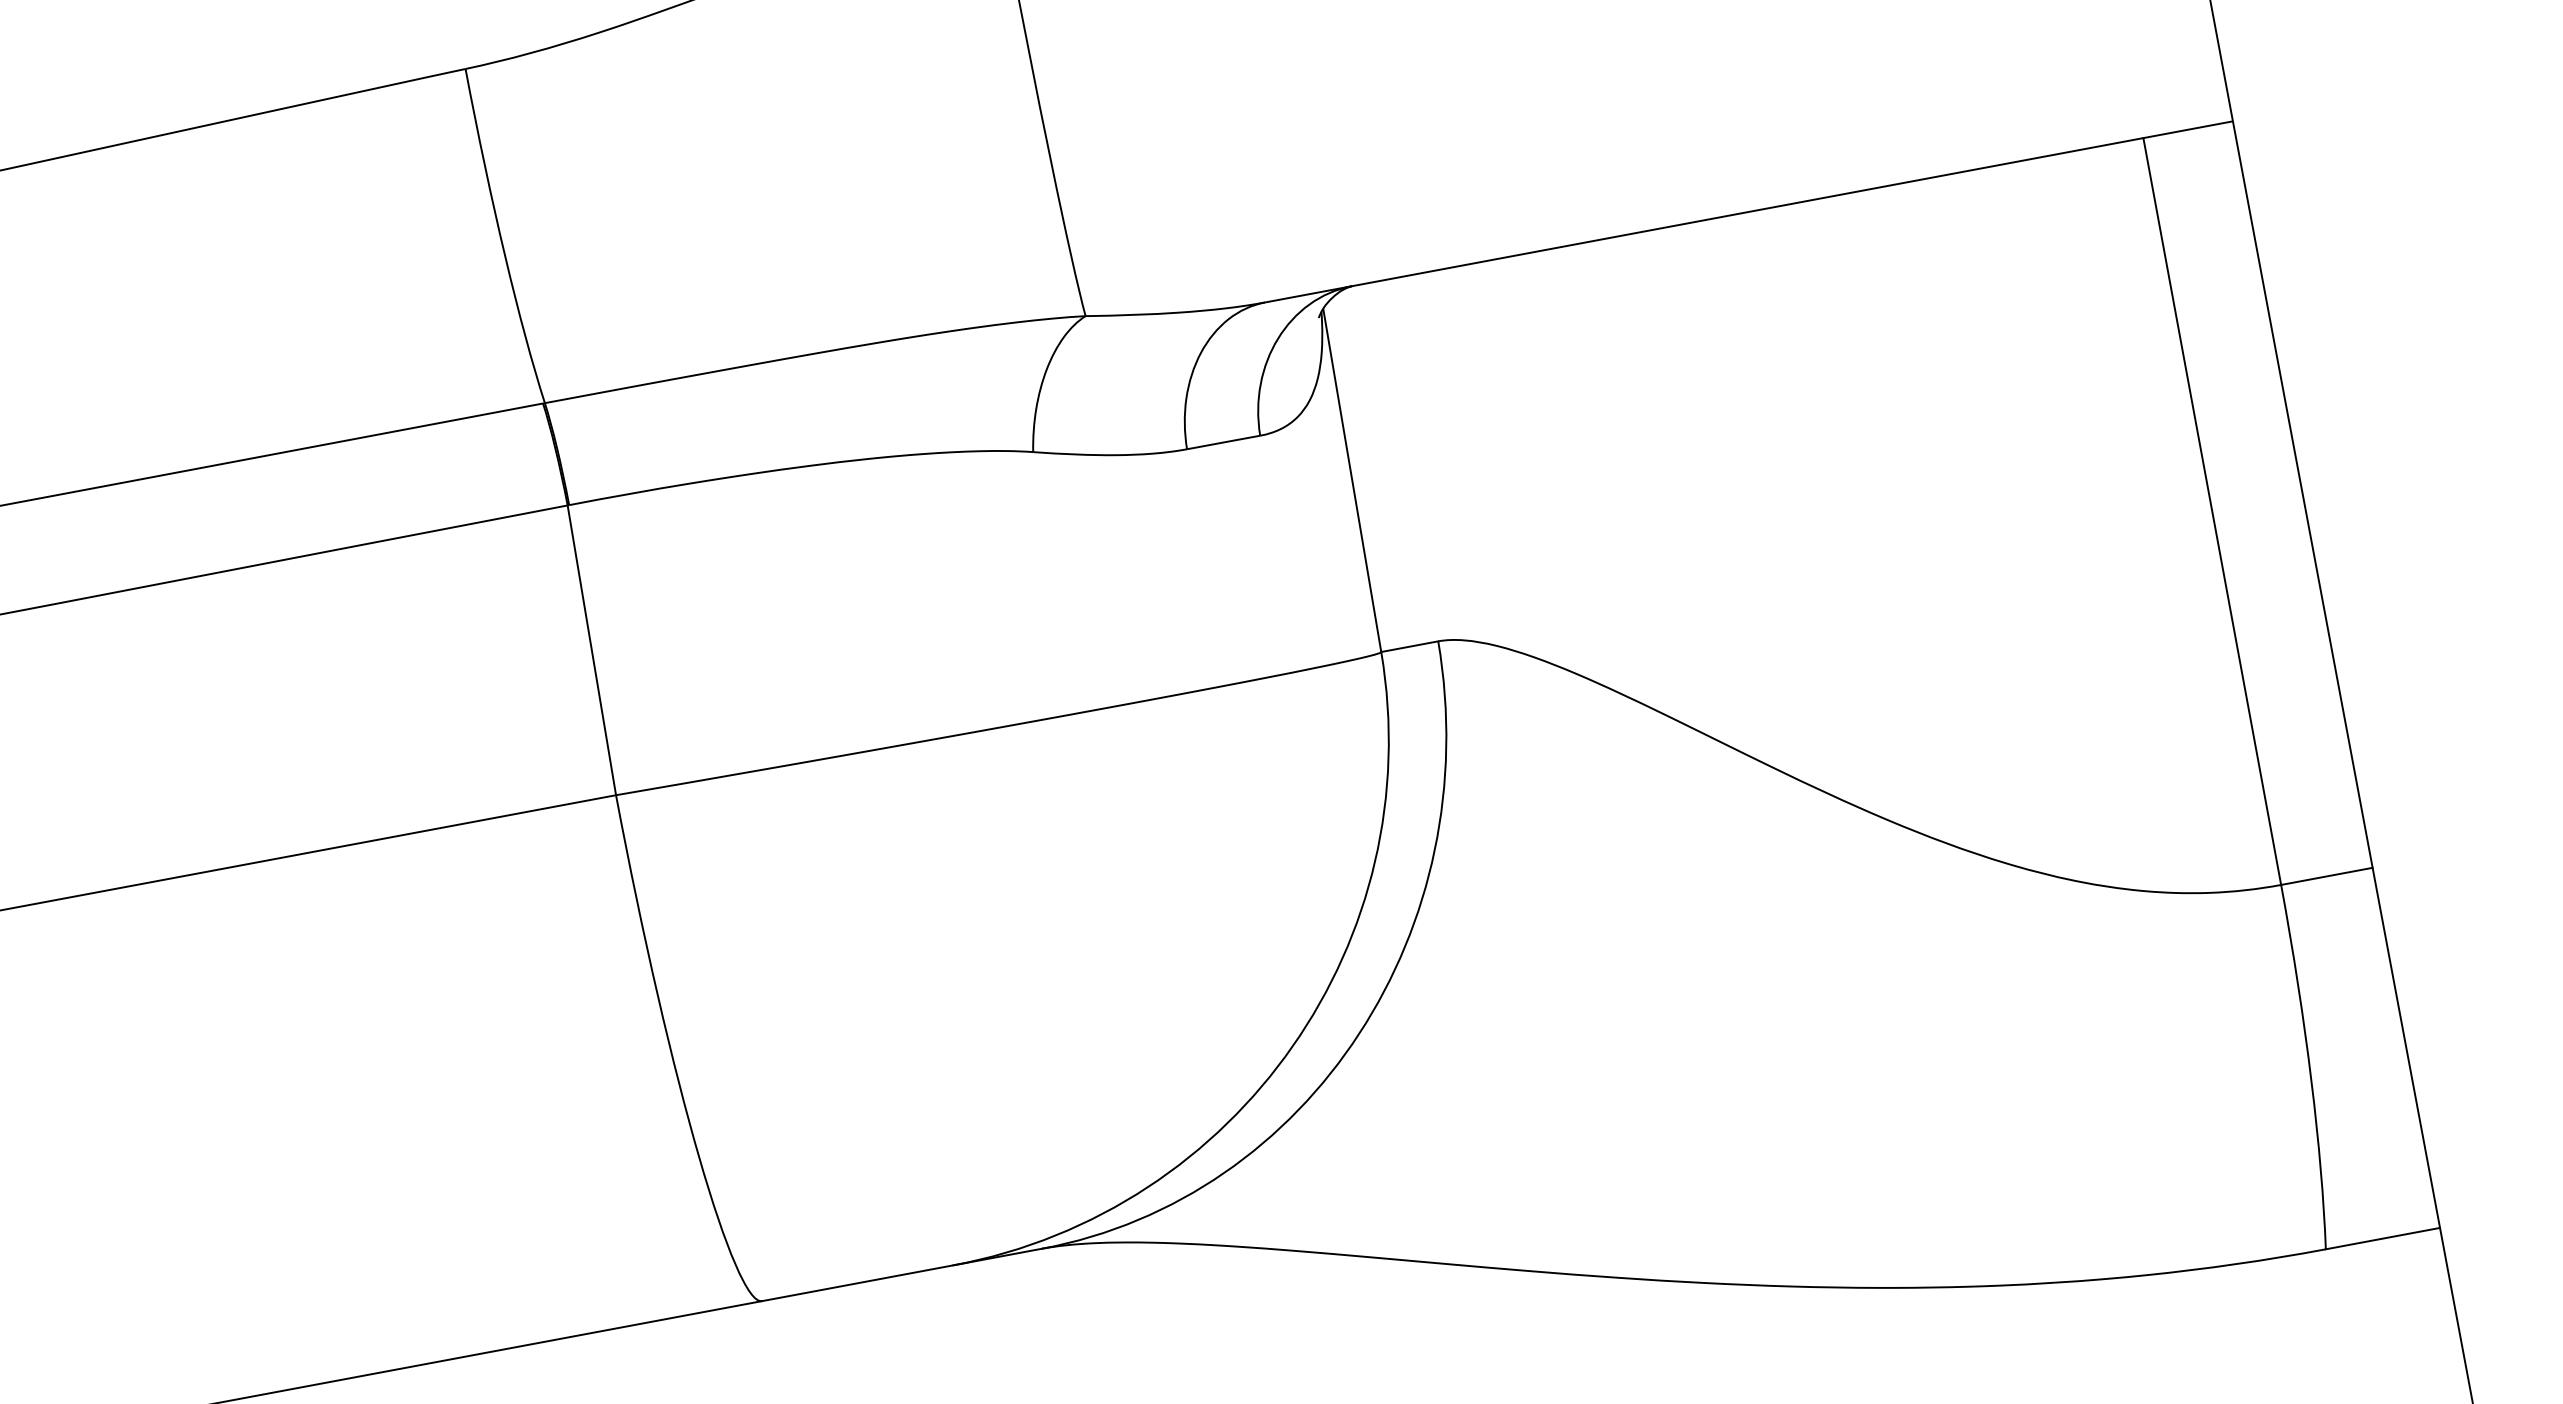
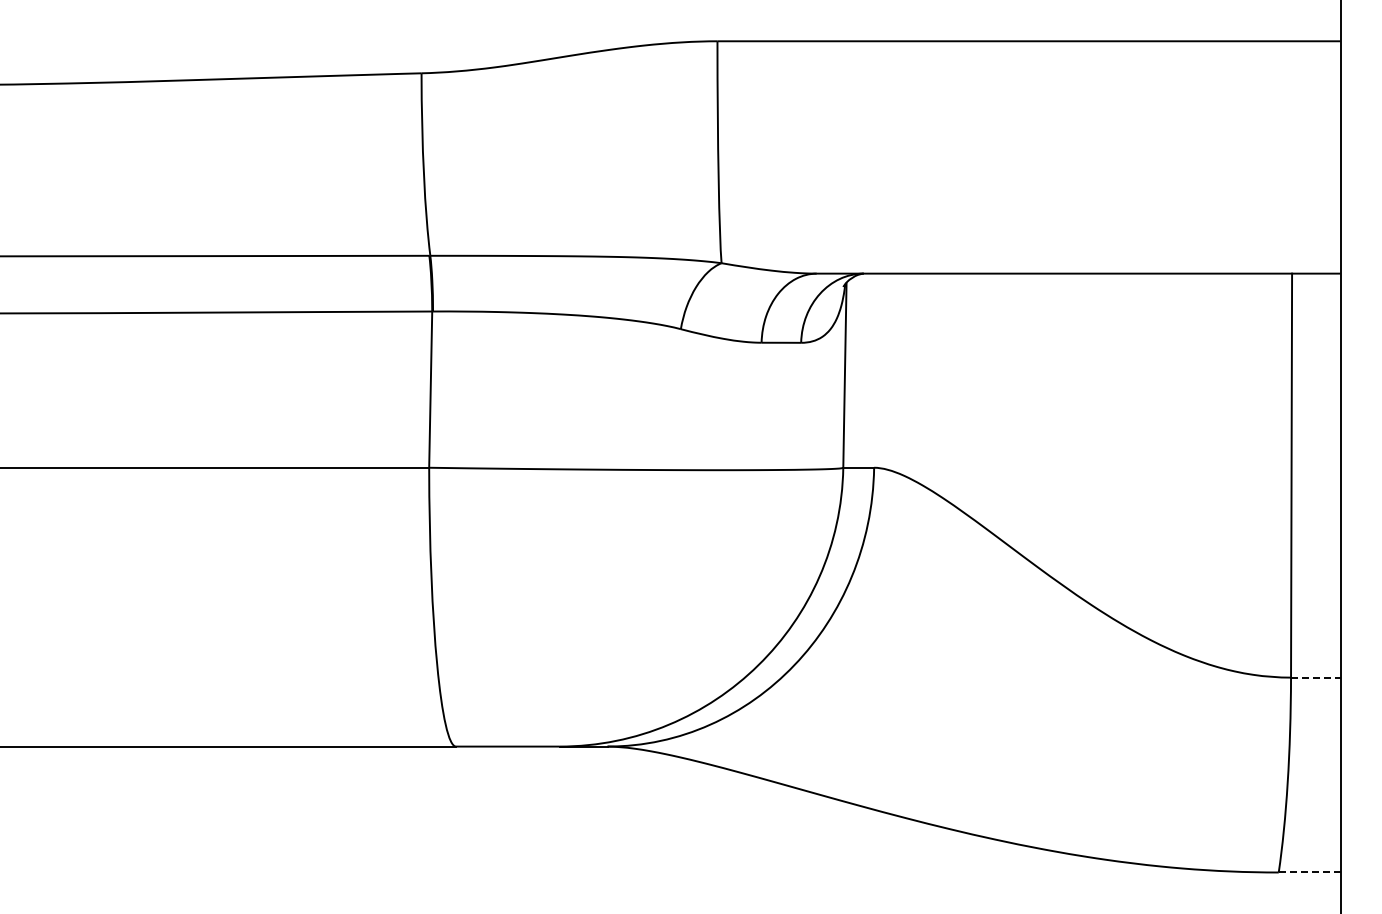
line: (2326, 876) -> (1315, 677), solid -> dashed
line: (2382, 1238) -> (1309, 872), solid -> dashed

